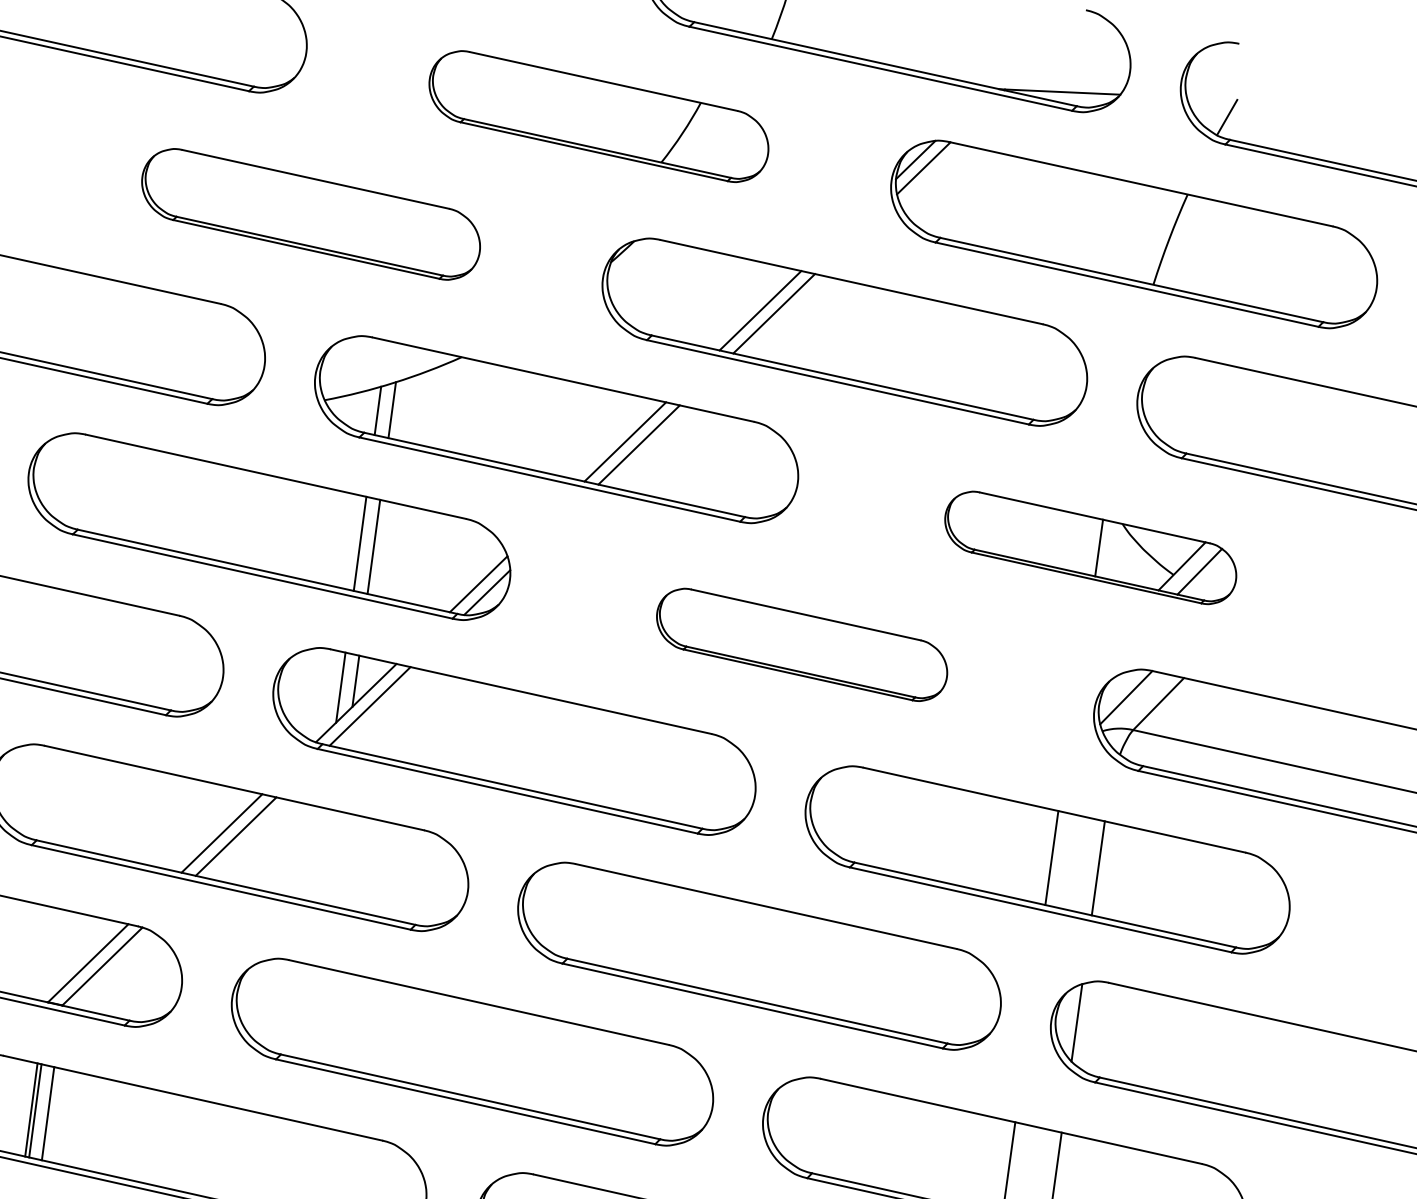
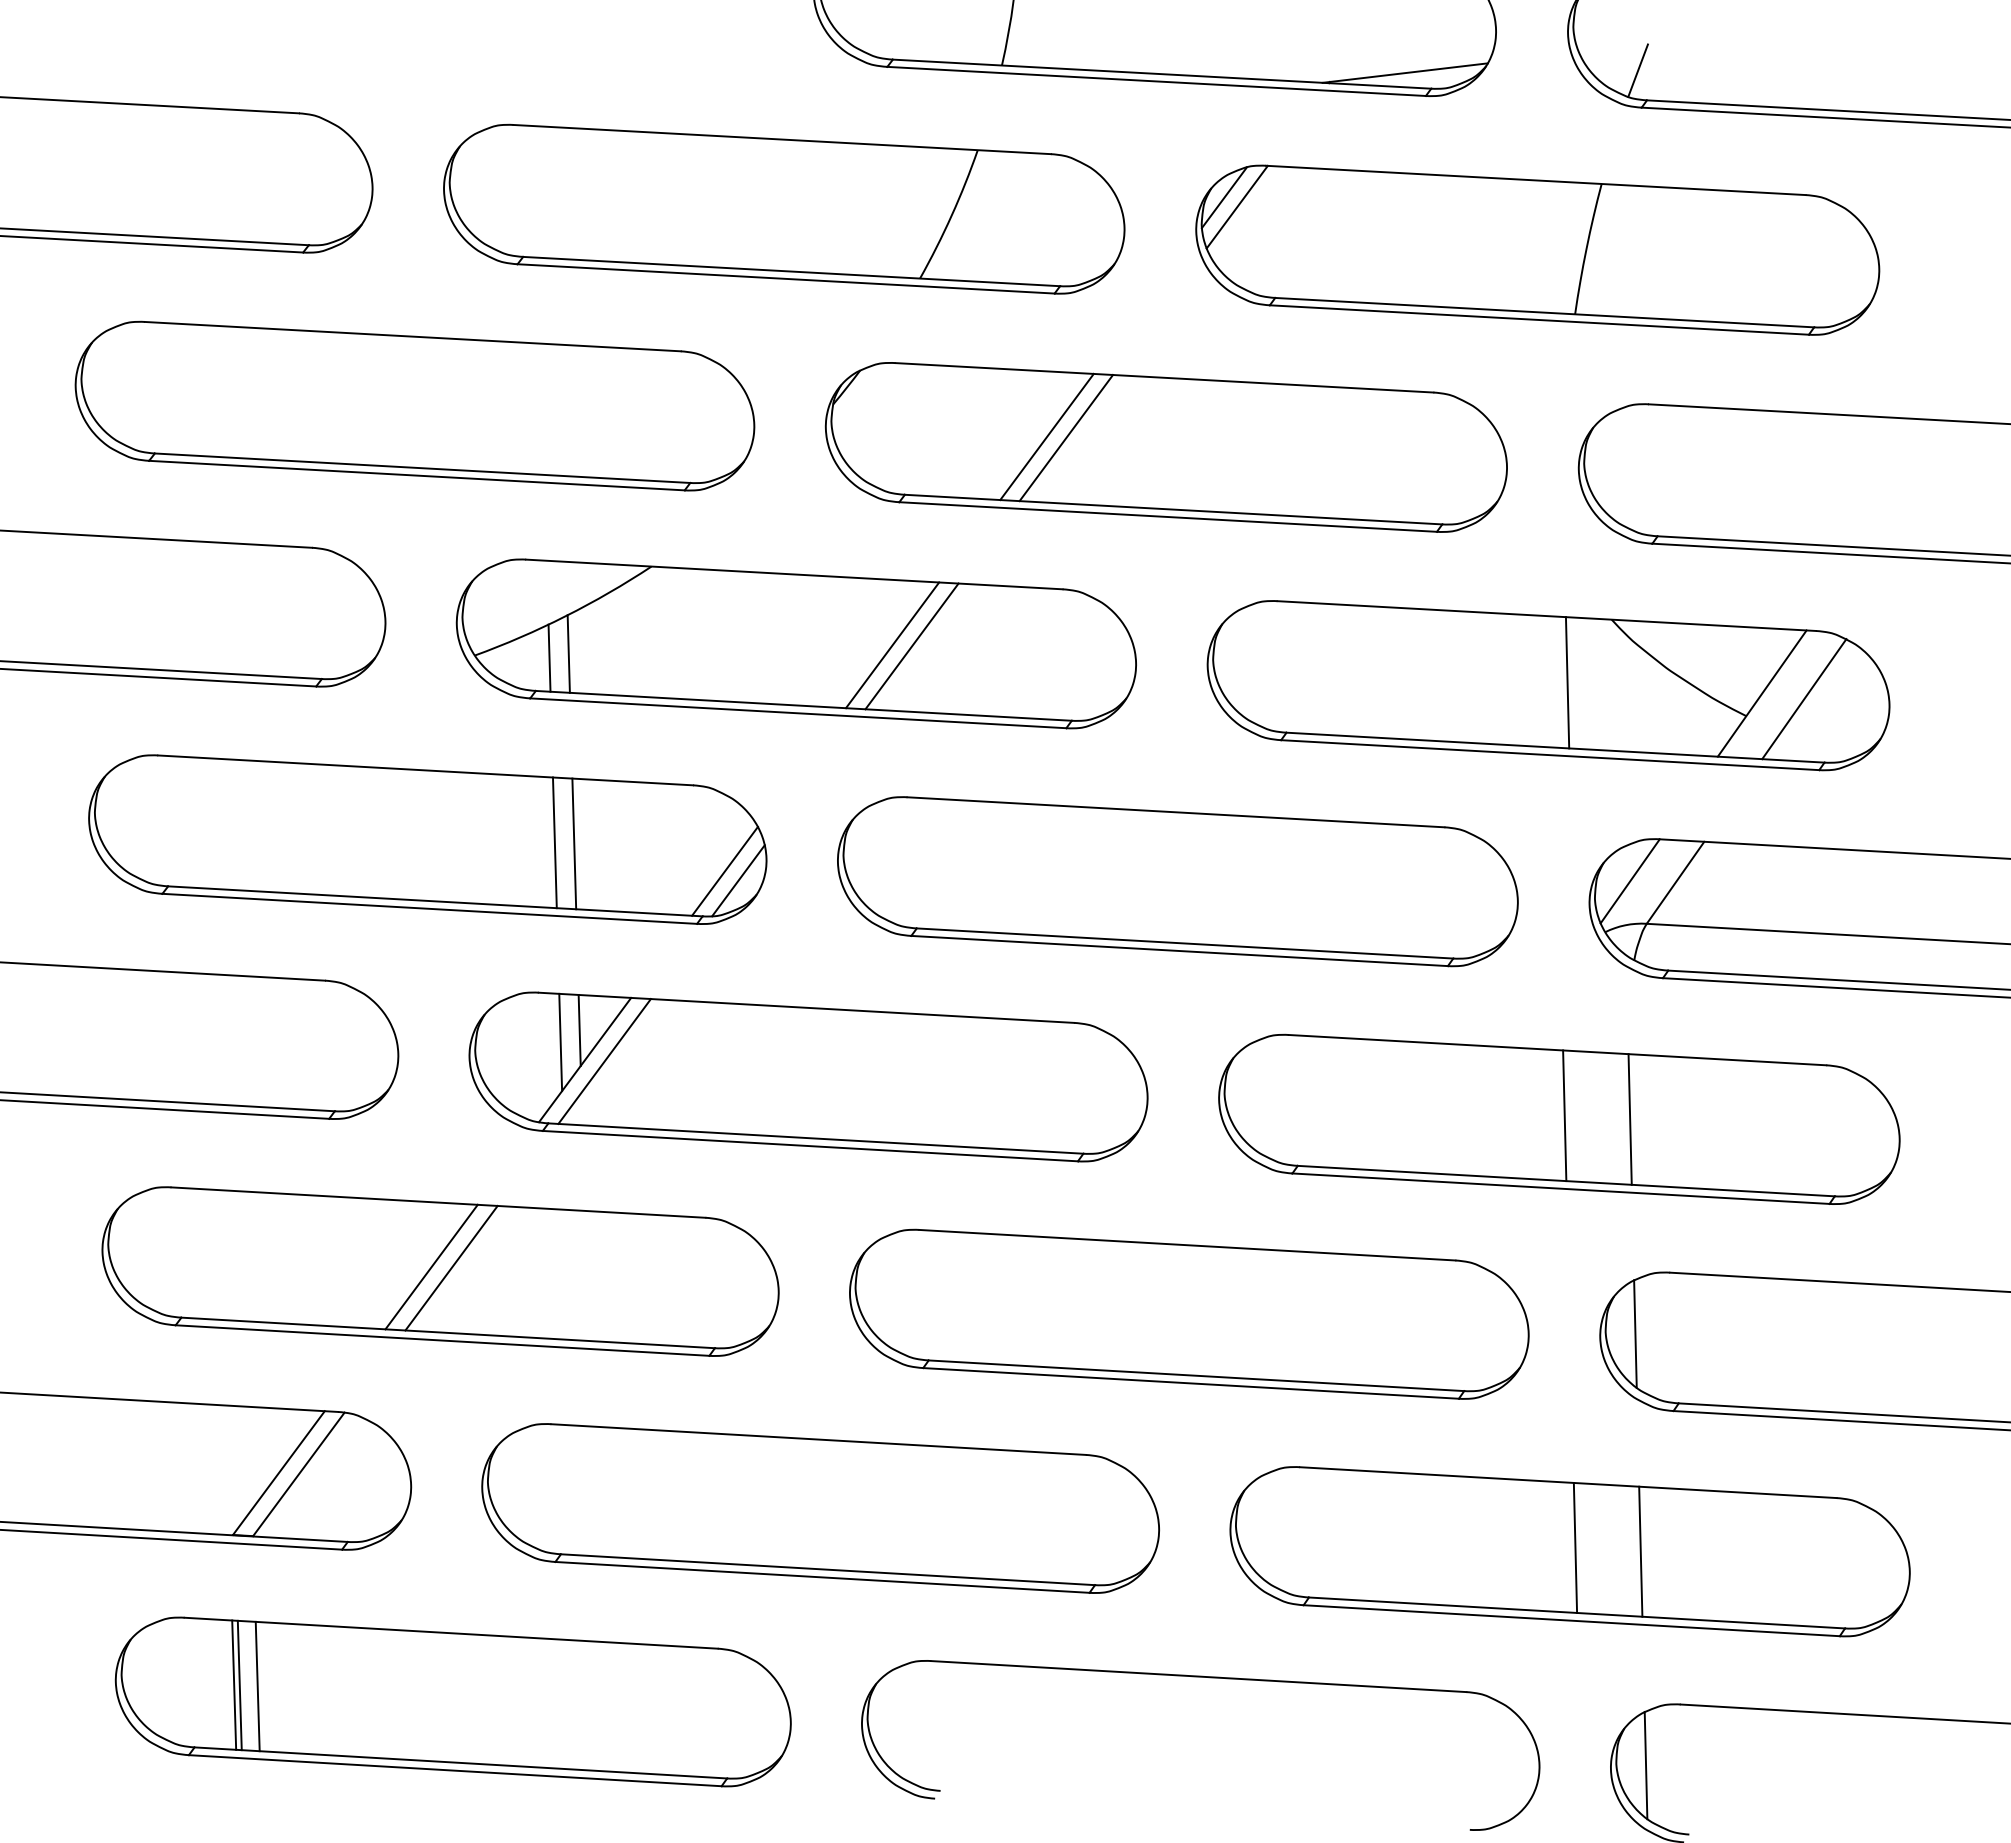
part: (599, 116) -> (784, 208), size x1.43
part: (310, 213) -> (414, 405), size x1.43
part: (1090, 547) -> (1548, 685), size x1.67
part: (801, 644) -> (1177, 881), size x1.67

